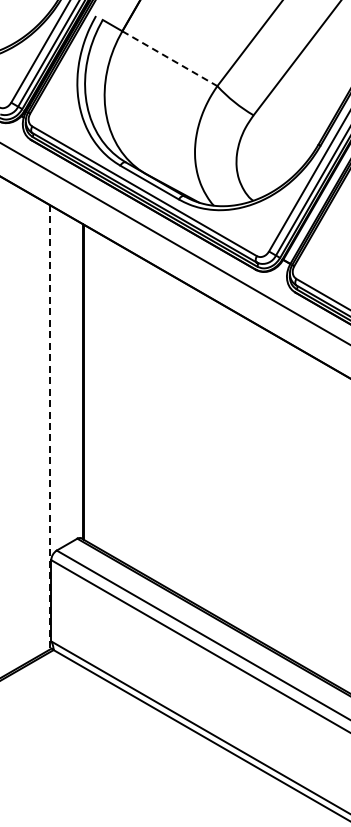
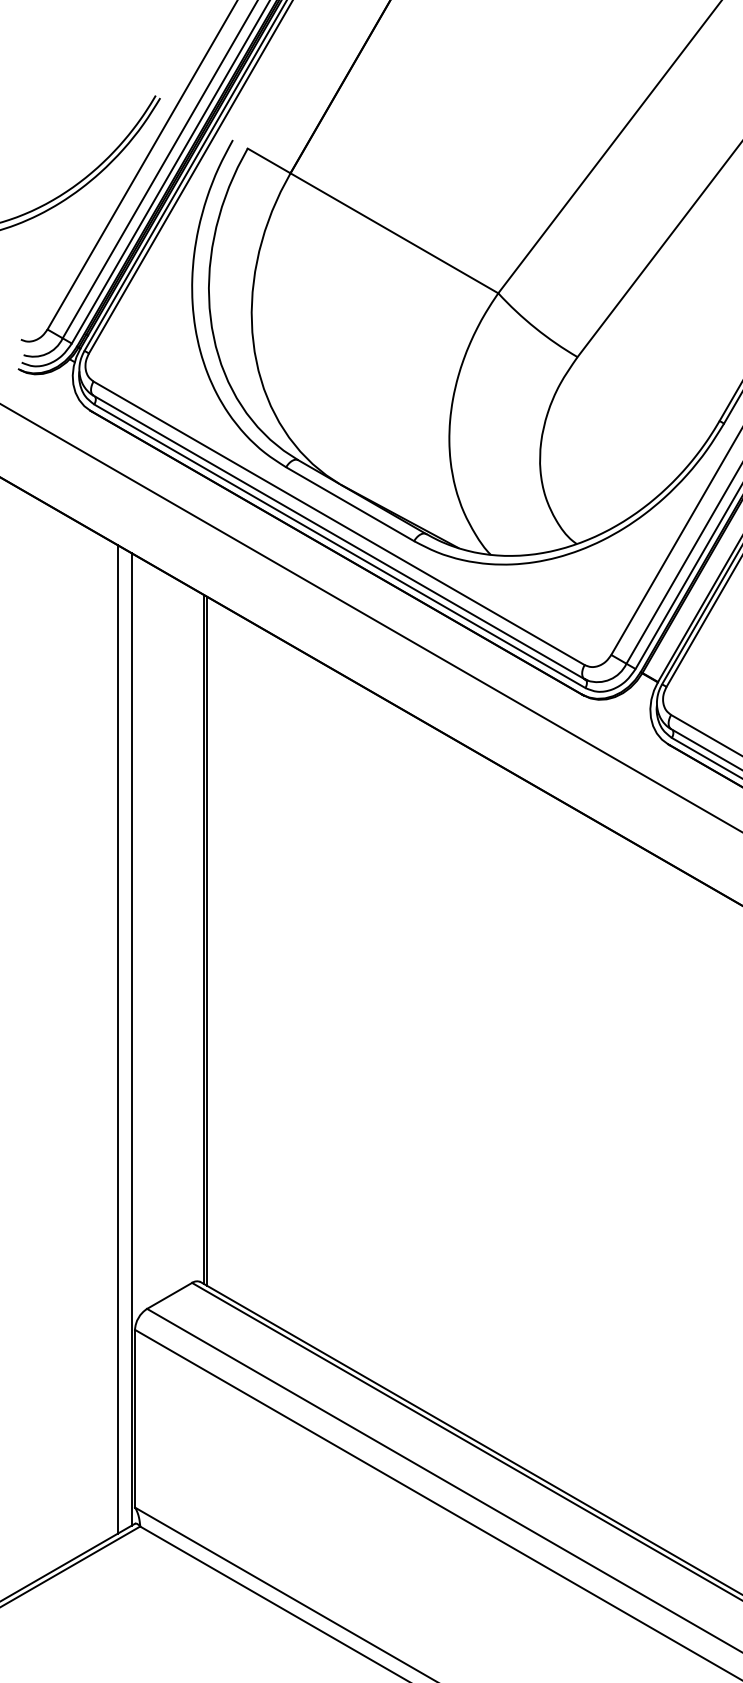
line: (169, 58) -> (393, 232), dashed -> solid
line: (43, 427) -> (118, 1039), added
line: (49, 427) -> (131, 1039), dashed -> solid

